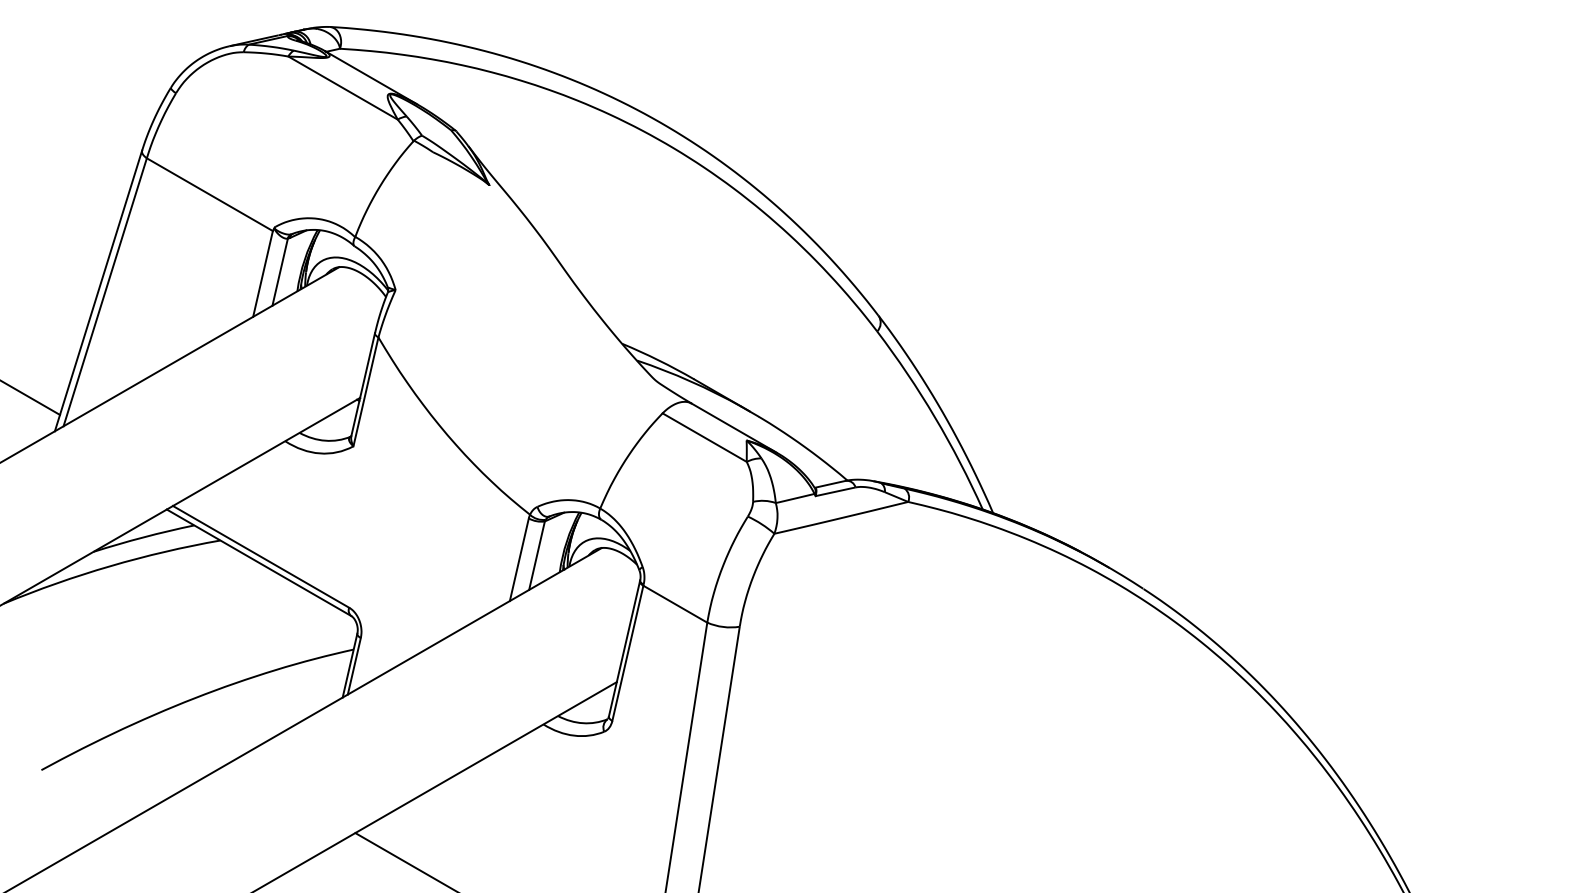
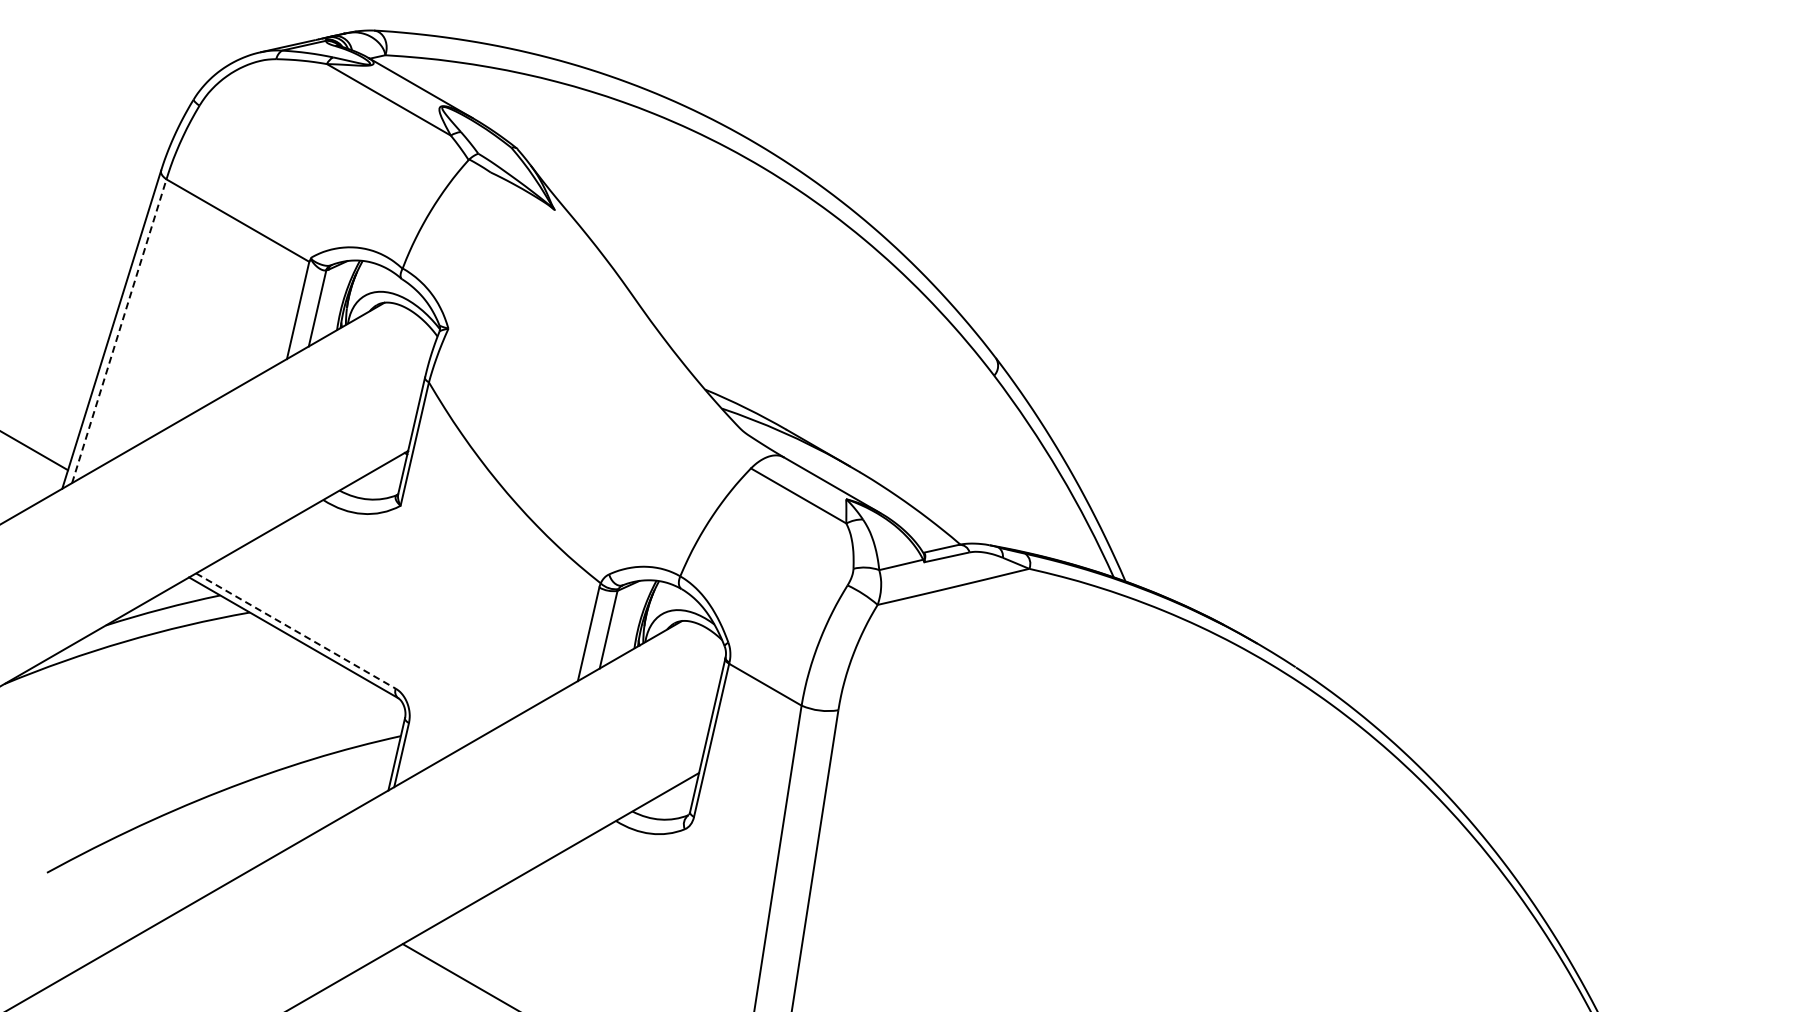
line: (105, 291) -> (119, 330), solid -> dashed
line: (261, 557) -> (296, 631), solid -> dashed

